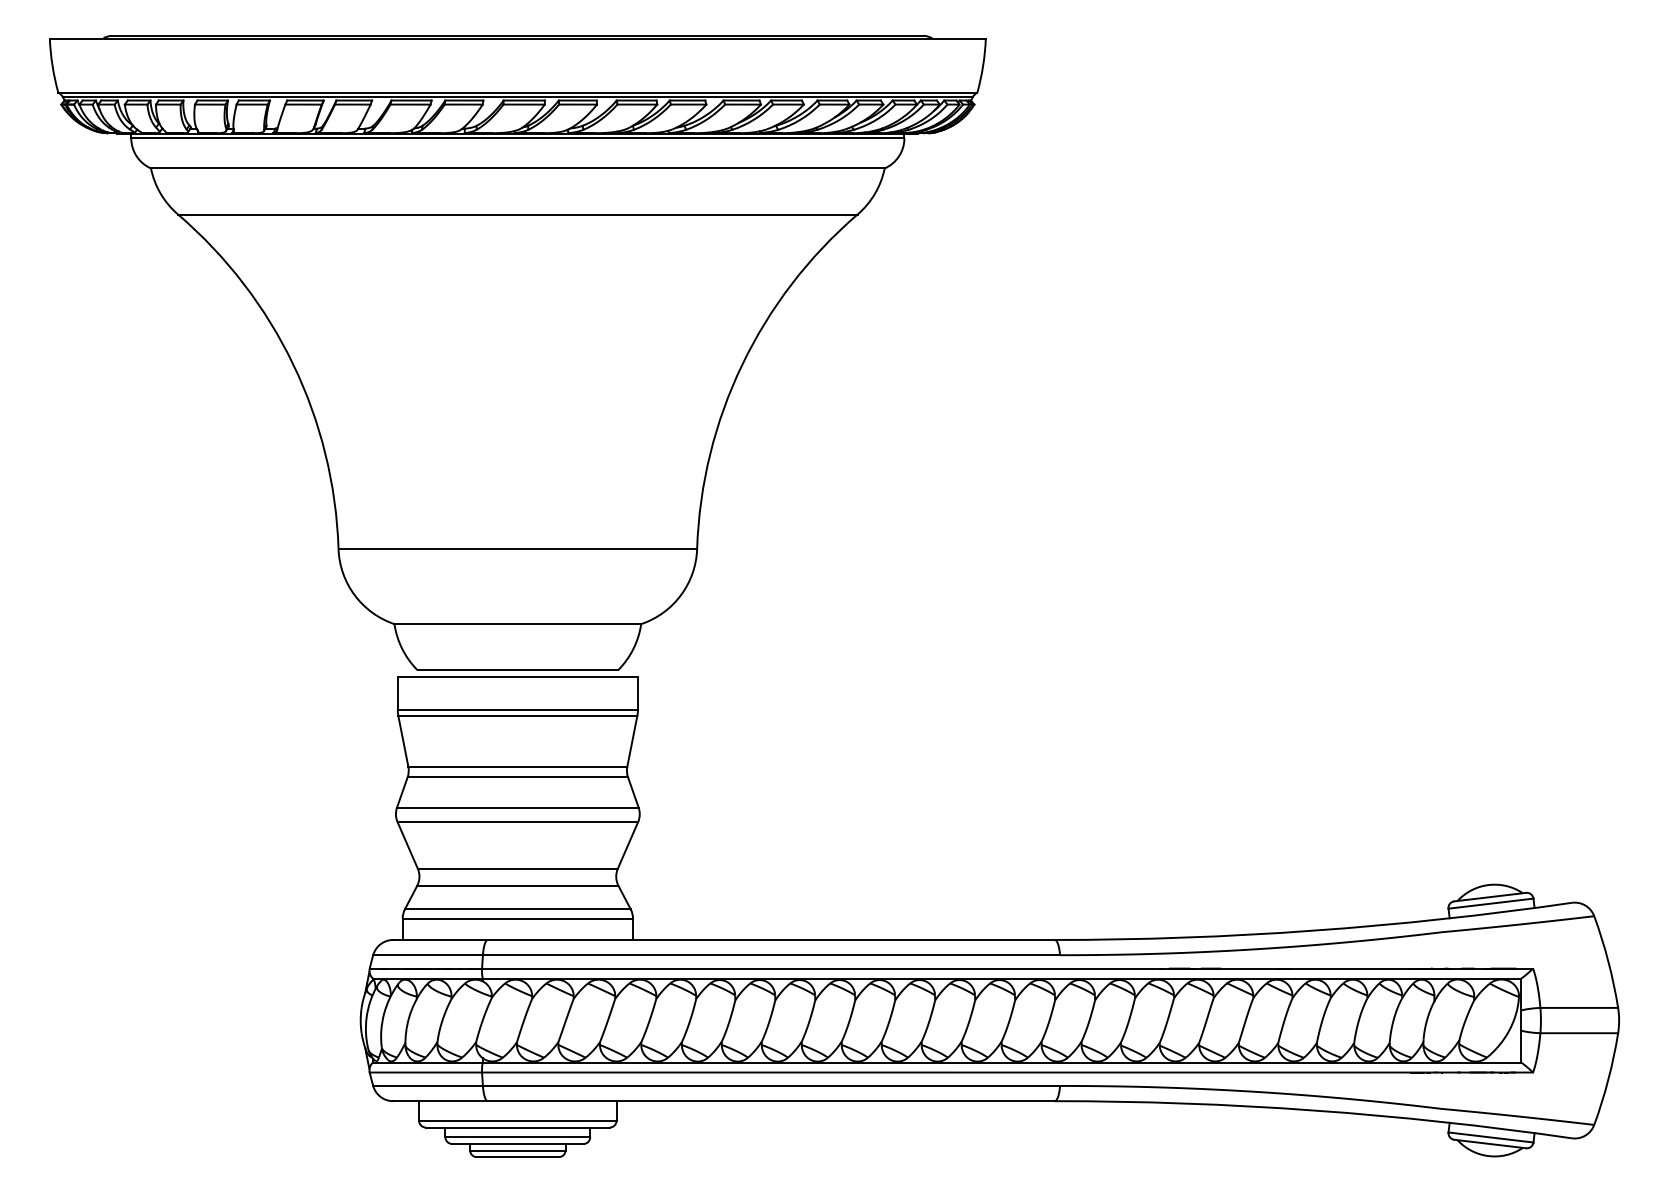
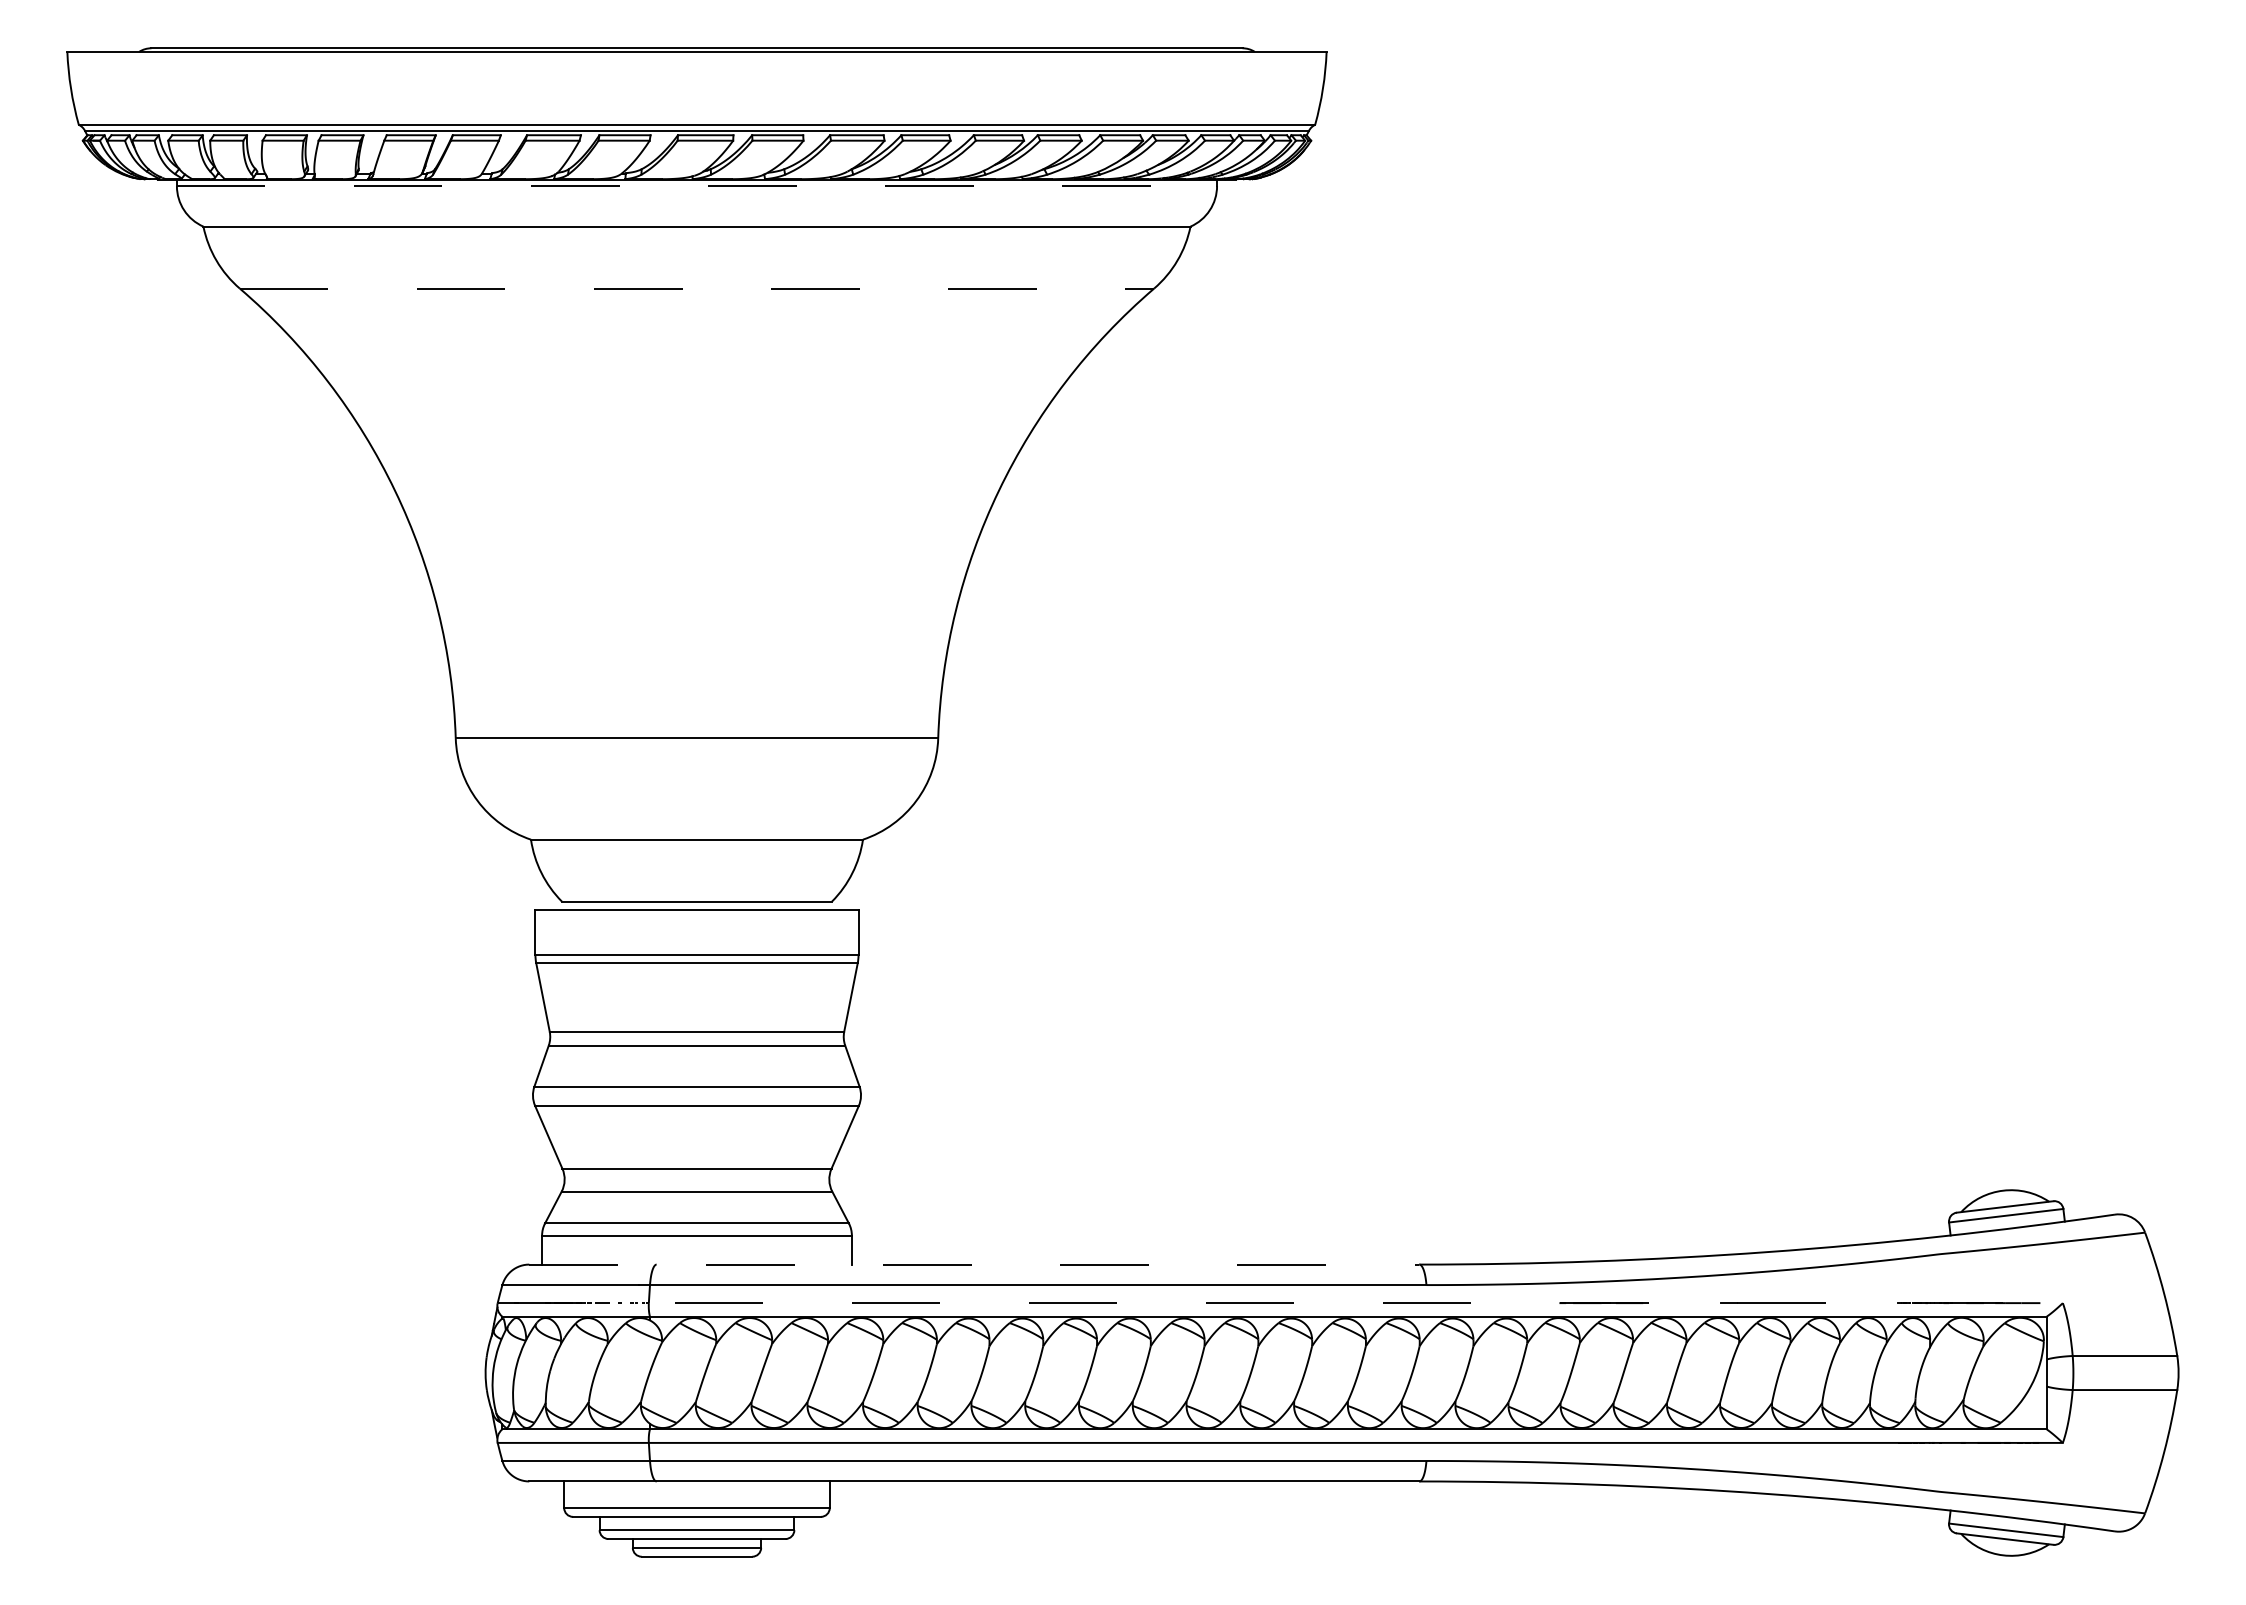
line: (518, 138) -> (697, 186), solid -> dashed
line: (518, 214) -> (697, 288), solid -> dashed
line: (724, 939) -> (974, 1264), solid -> dashed
line: (951, 968) -> (1280, 1303), solid -> dashed

